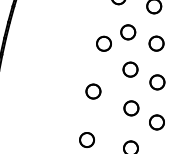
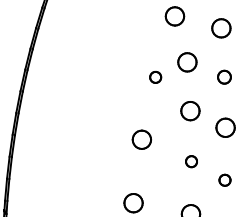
part: (103, 43) -> (155, 77), size x0.6
part: (156, 43) -> (224, 77), size x0.7
part: (131, 108) -> (191, 161), size x0.6
part: (156, 122) -> (224, 180), size x0.6

